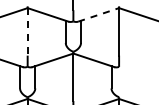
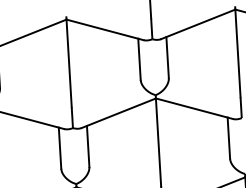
line: (98, 14) -> (197, 23), dashed -> solid
line: (27, 31) -> (68, 62), dashed -> solid

